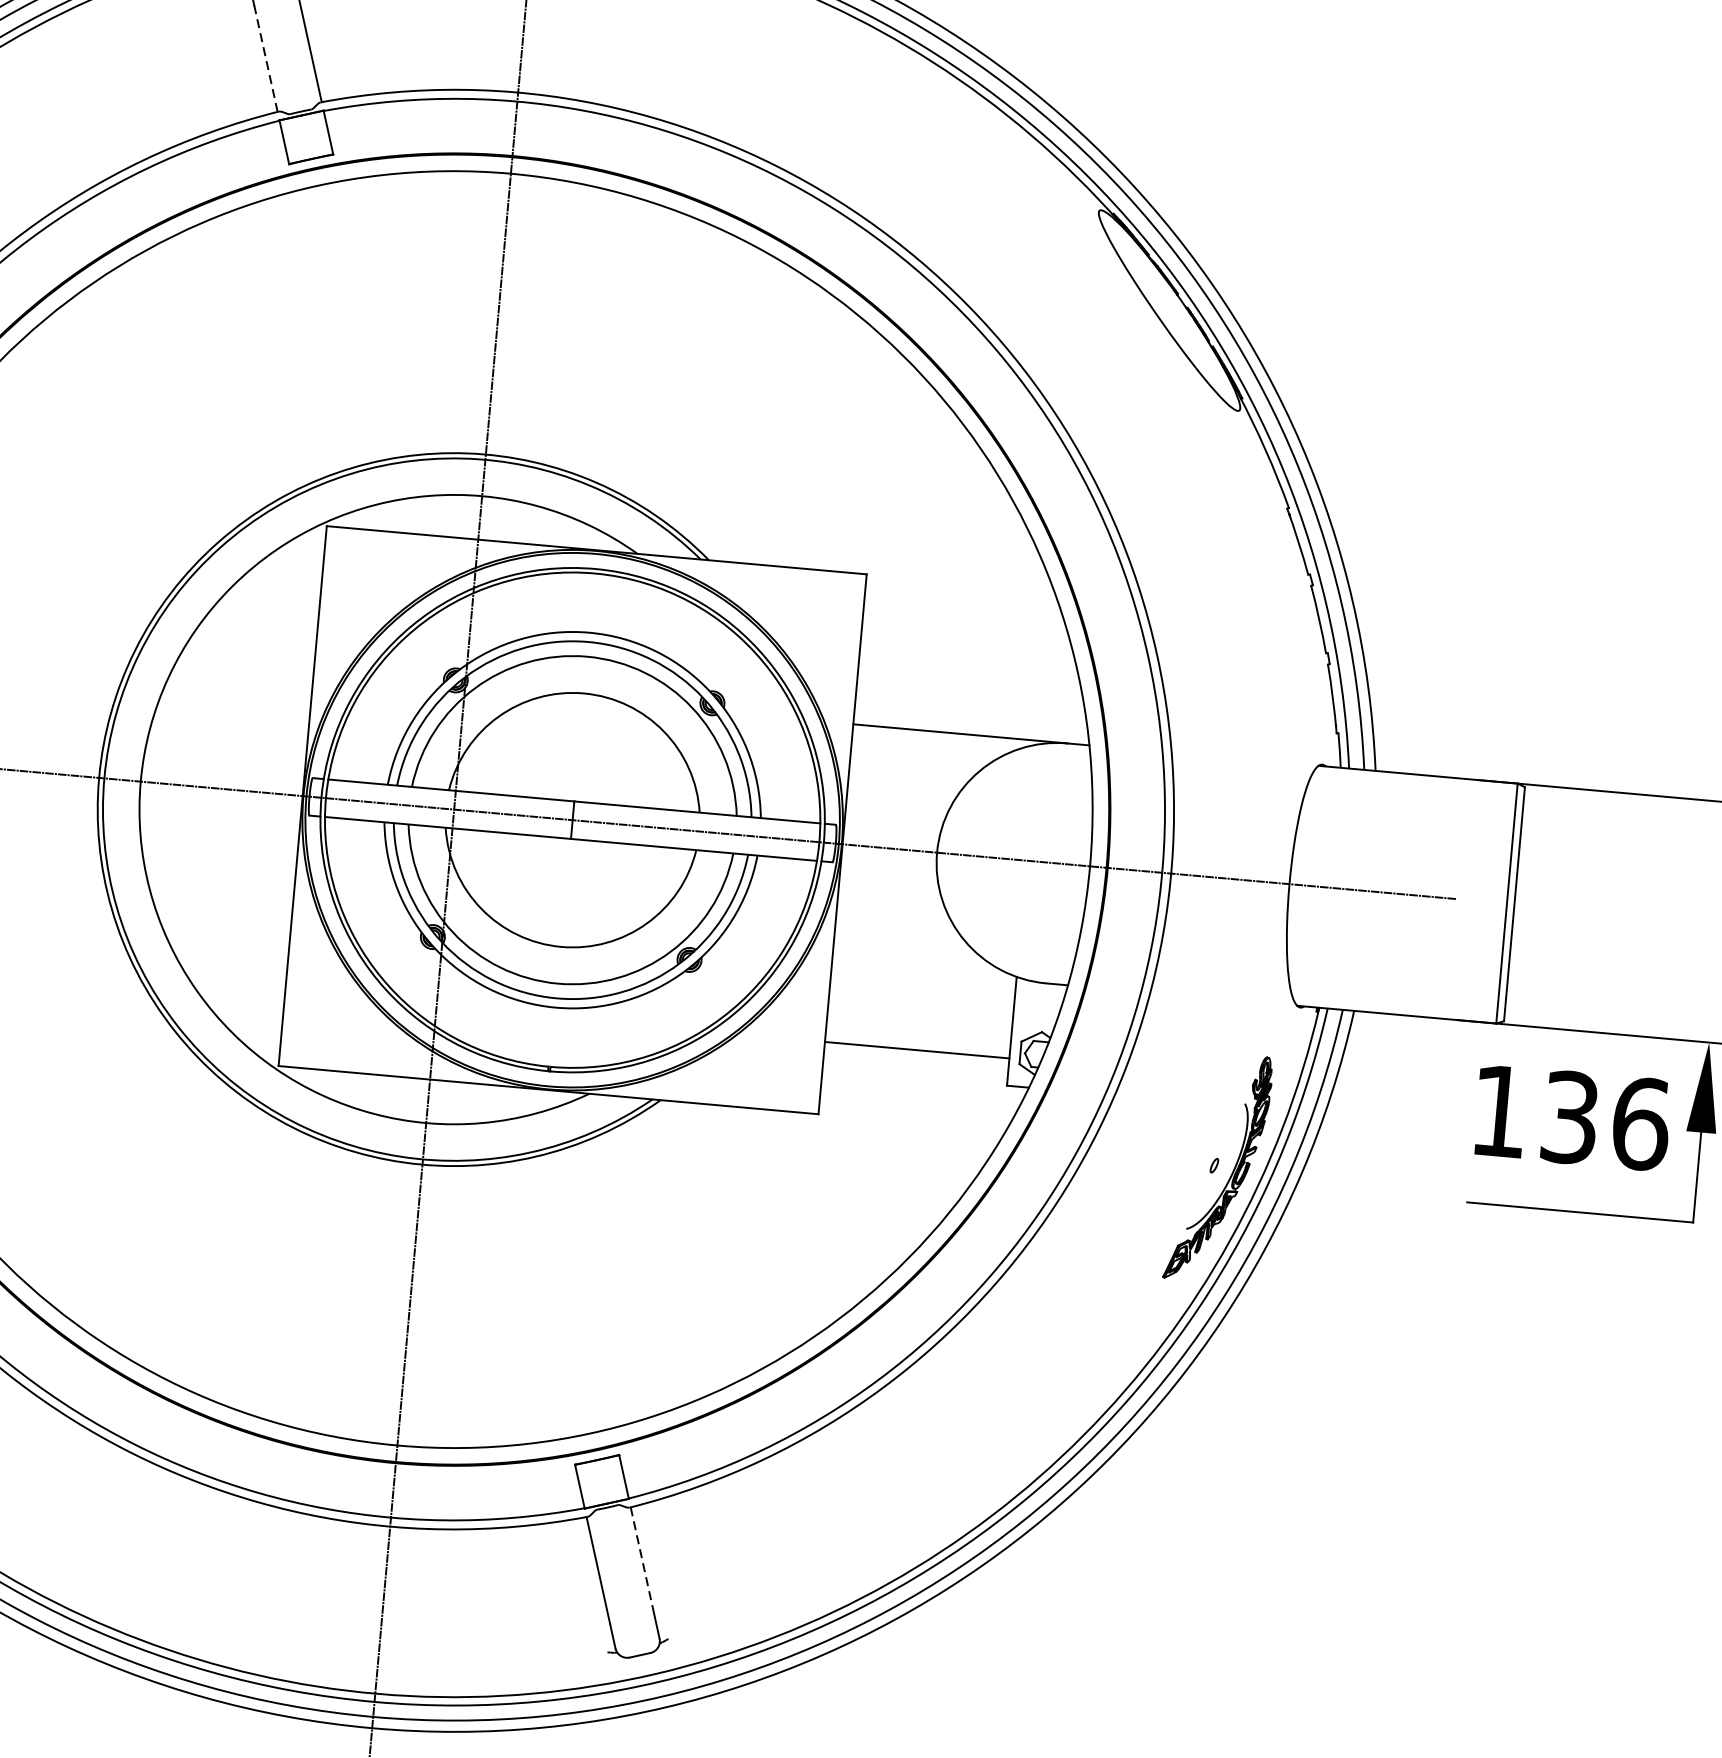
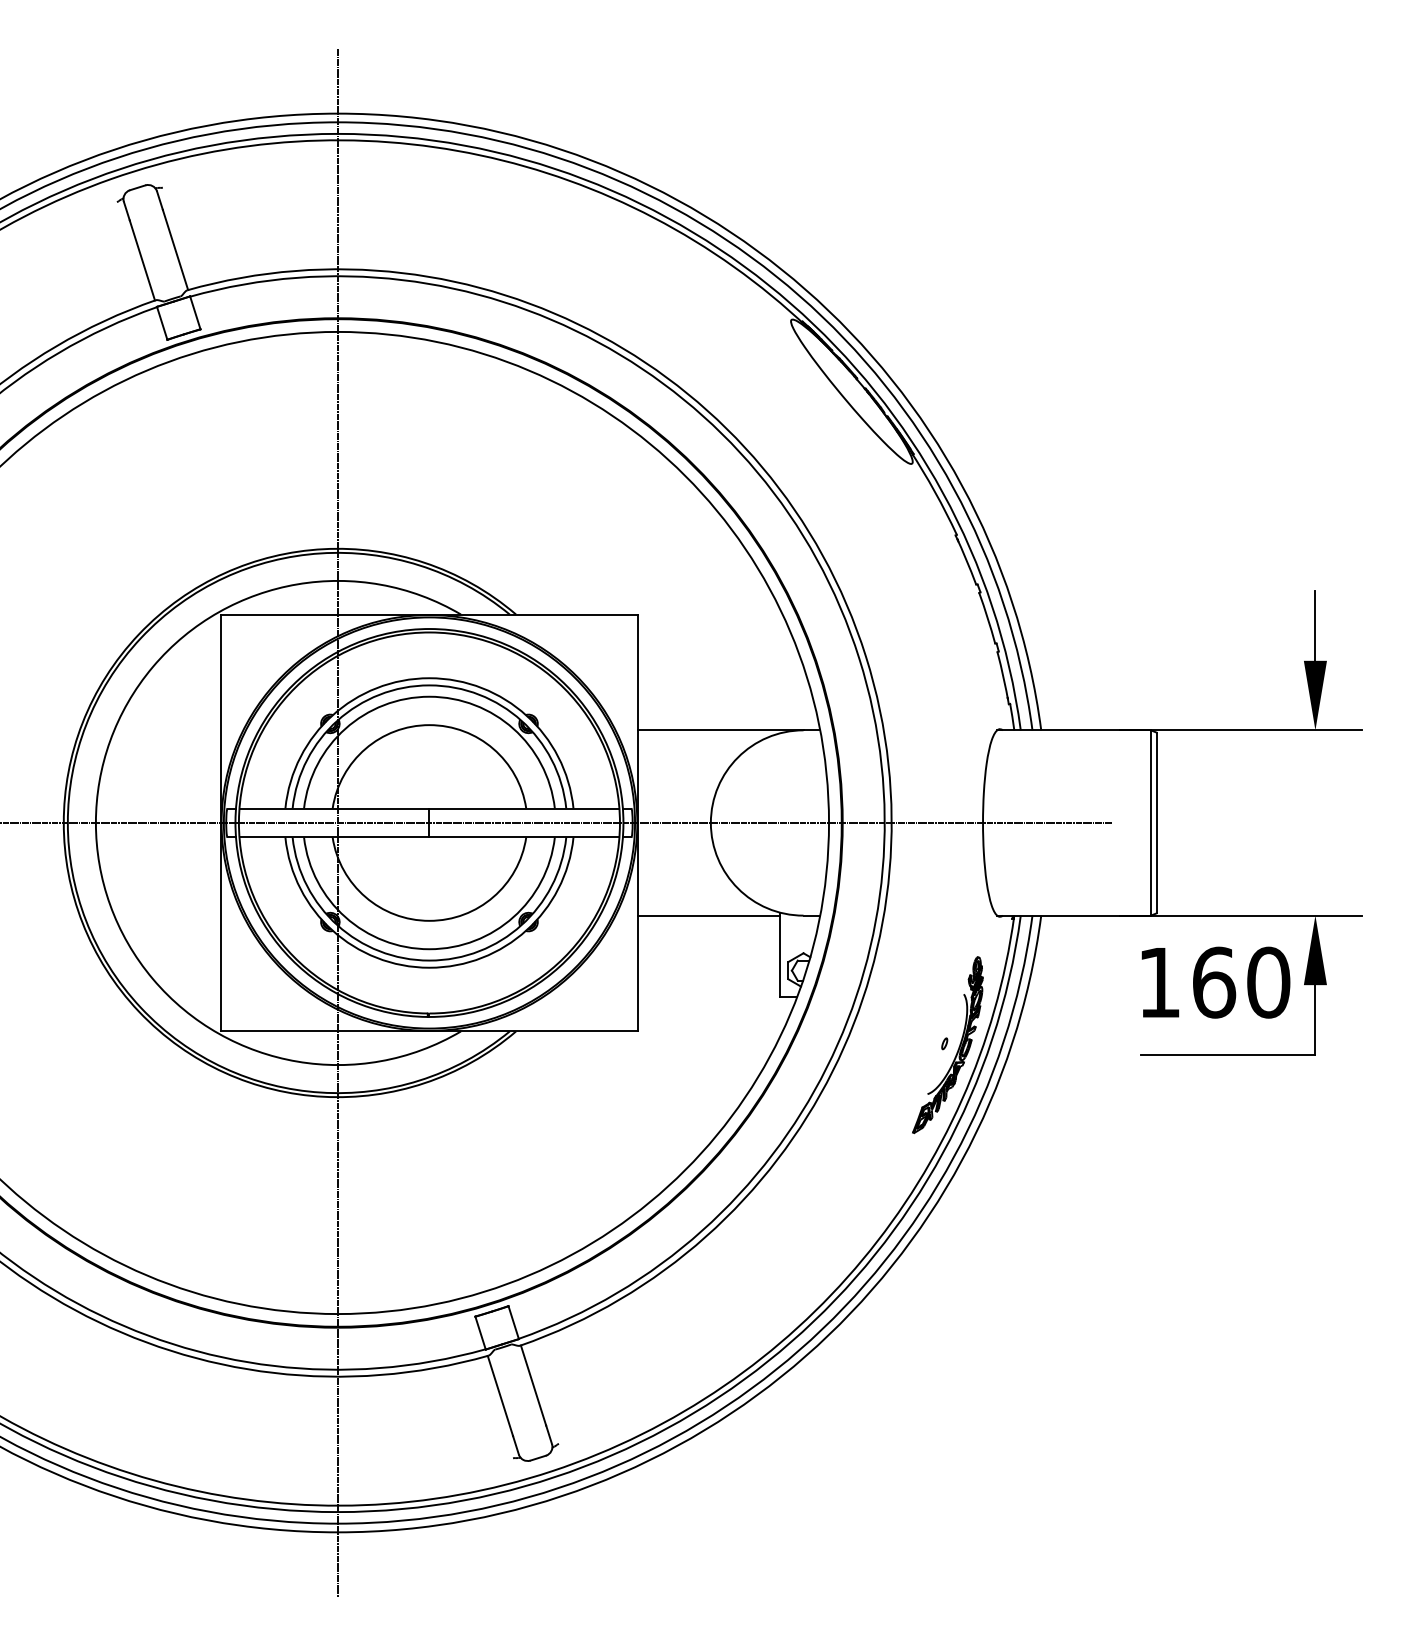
line: (266, 58) -> (142, 260), dashed -> solid
line: (916, 1049) -> (708, 915), moved
text: (1605, 1120) -> (1241, 982), 136 -> 160
line: (642, 1560) -> (533, 1385), dashed -> solid

